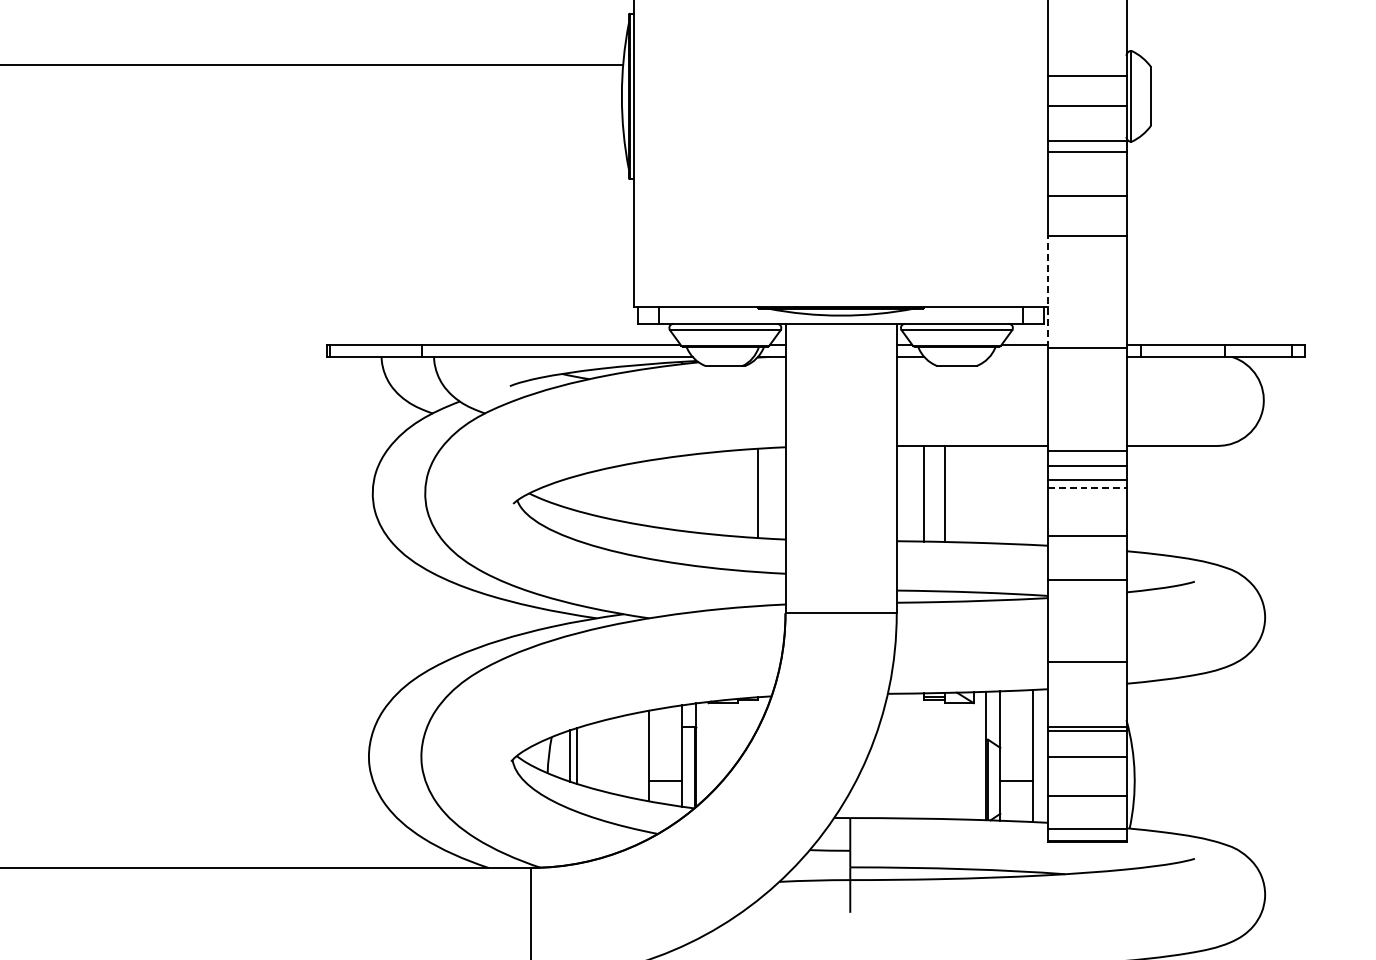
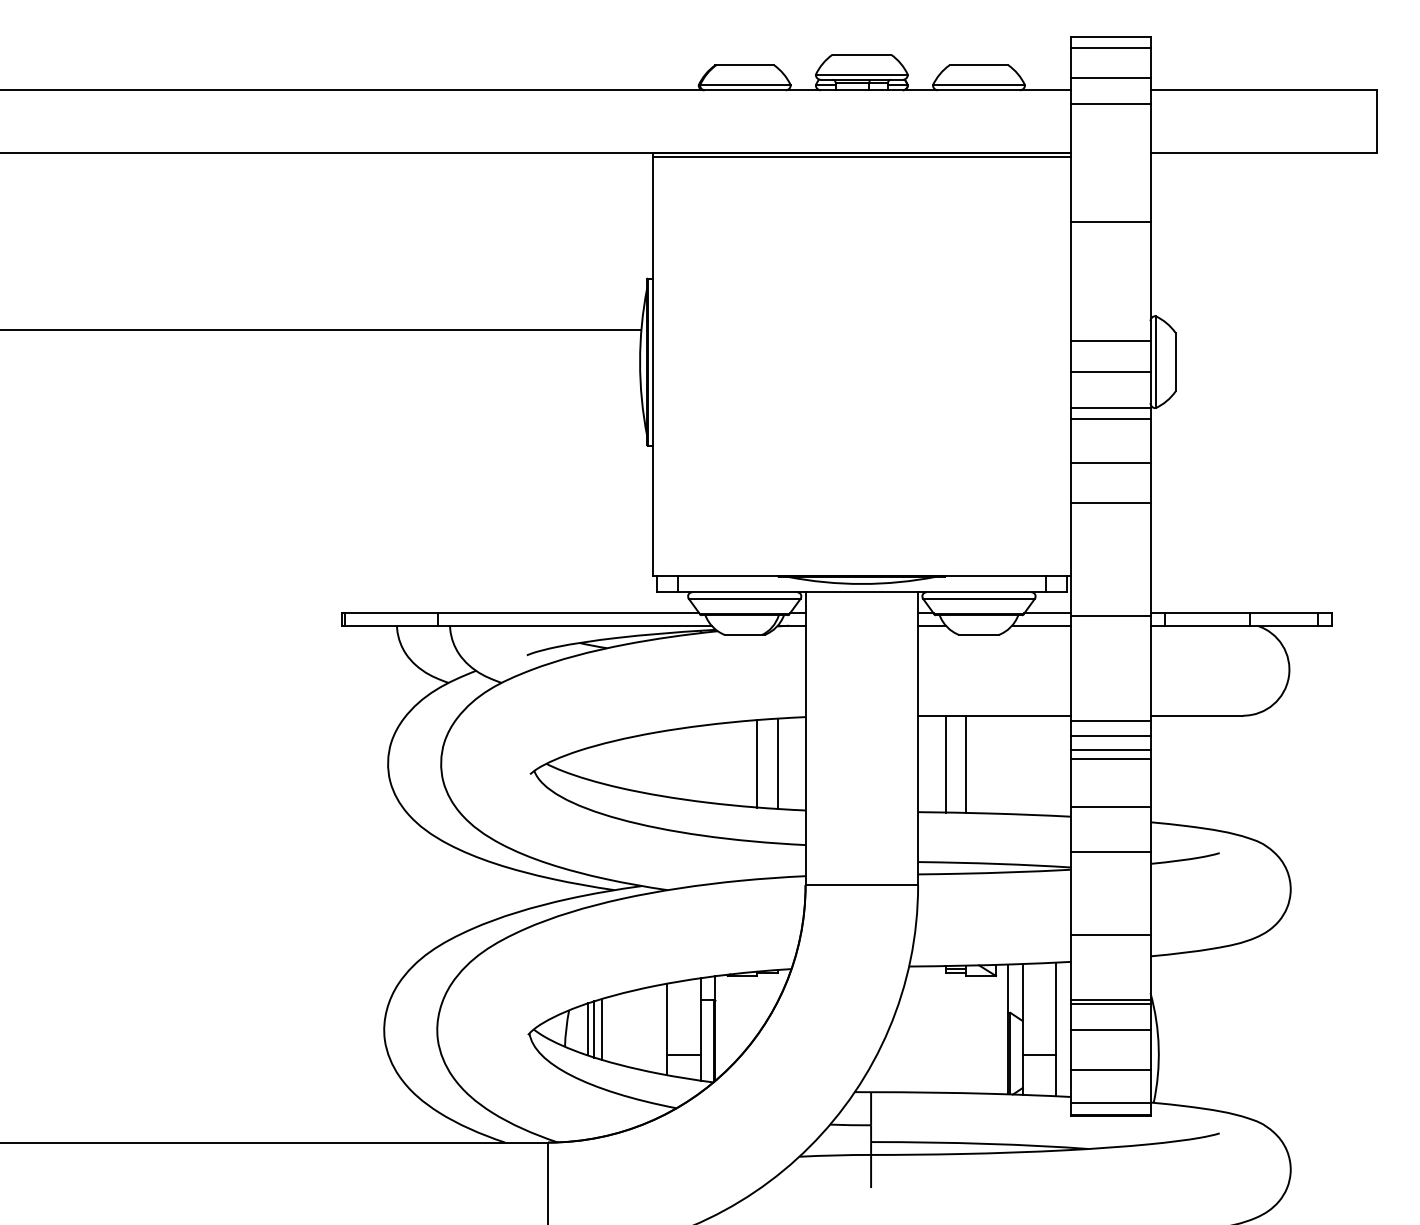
line: (1048, 291) -> (1071, 559), dashed -> solid
line: (1018, 356) -> (1041, 625), added
line: (1086, 488) -> (1110, 758), dashed -> solid
line: (737, 493) -> (757, 763), added
line: (584, 756) -> (602, 1029), added

